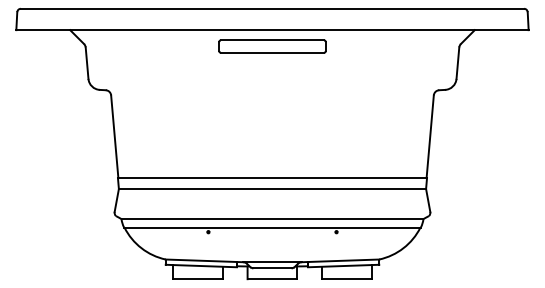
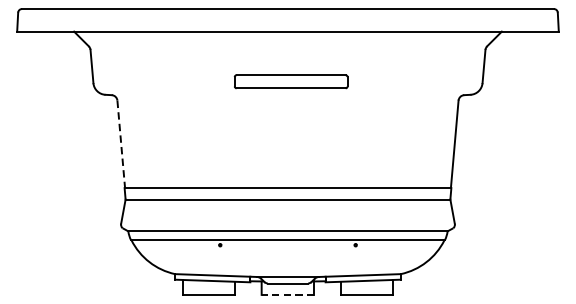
part: (272, 46) -> (291, 81), moved
line: (114, 136) -> (120, 144), solid -> dashed
line: (272, 279) -> (288, 295), solid -> dashed

